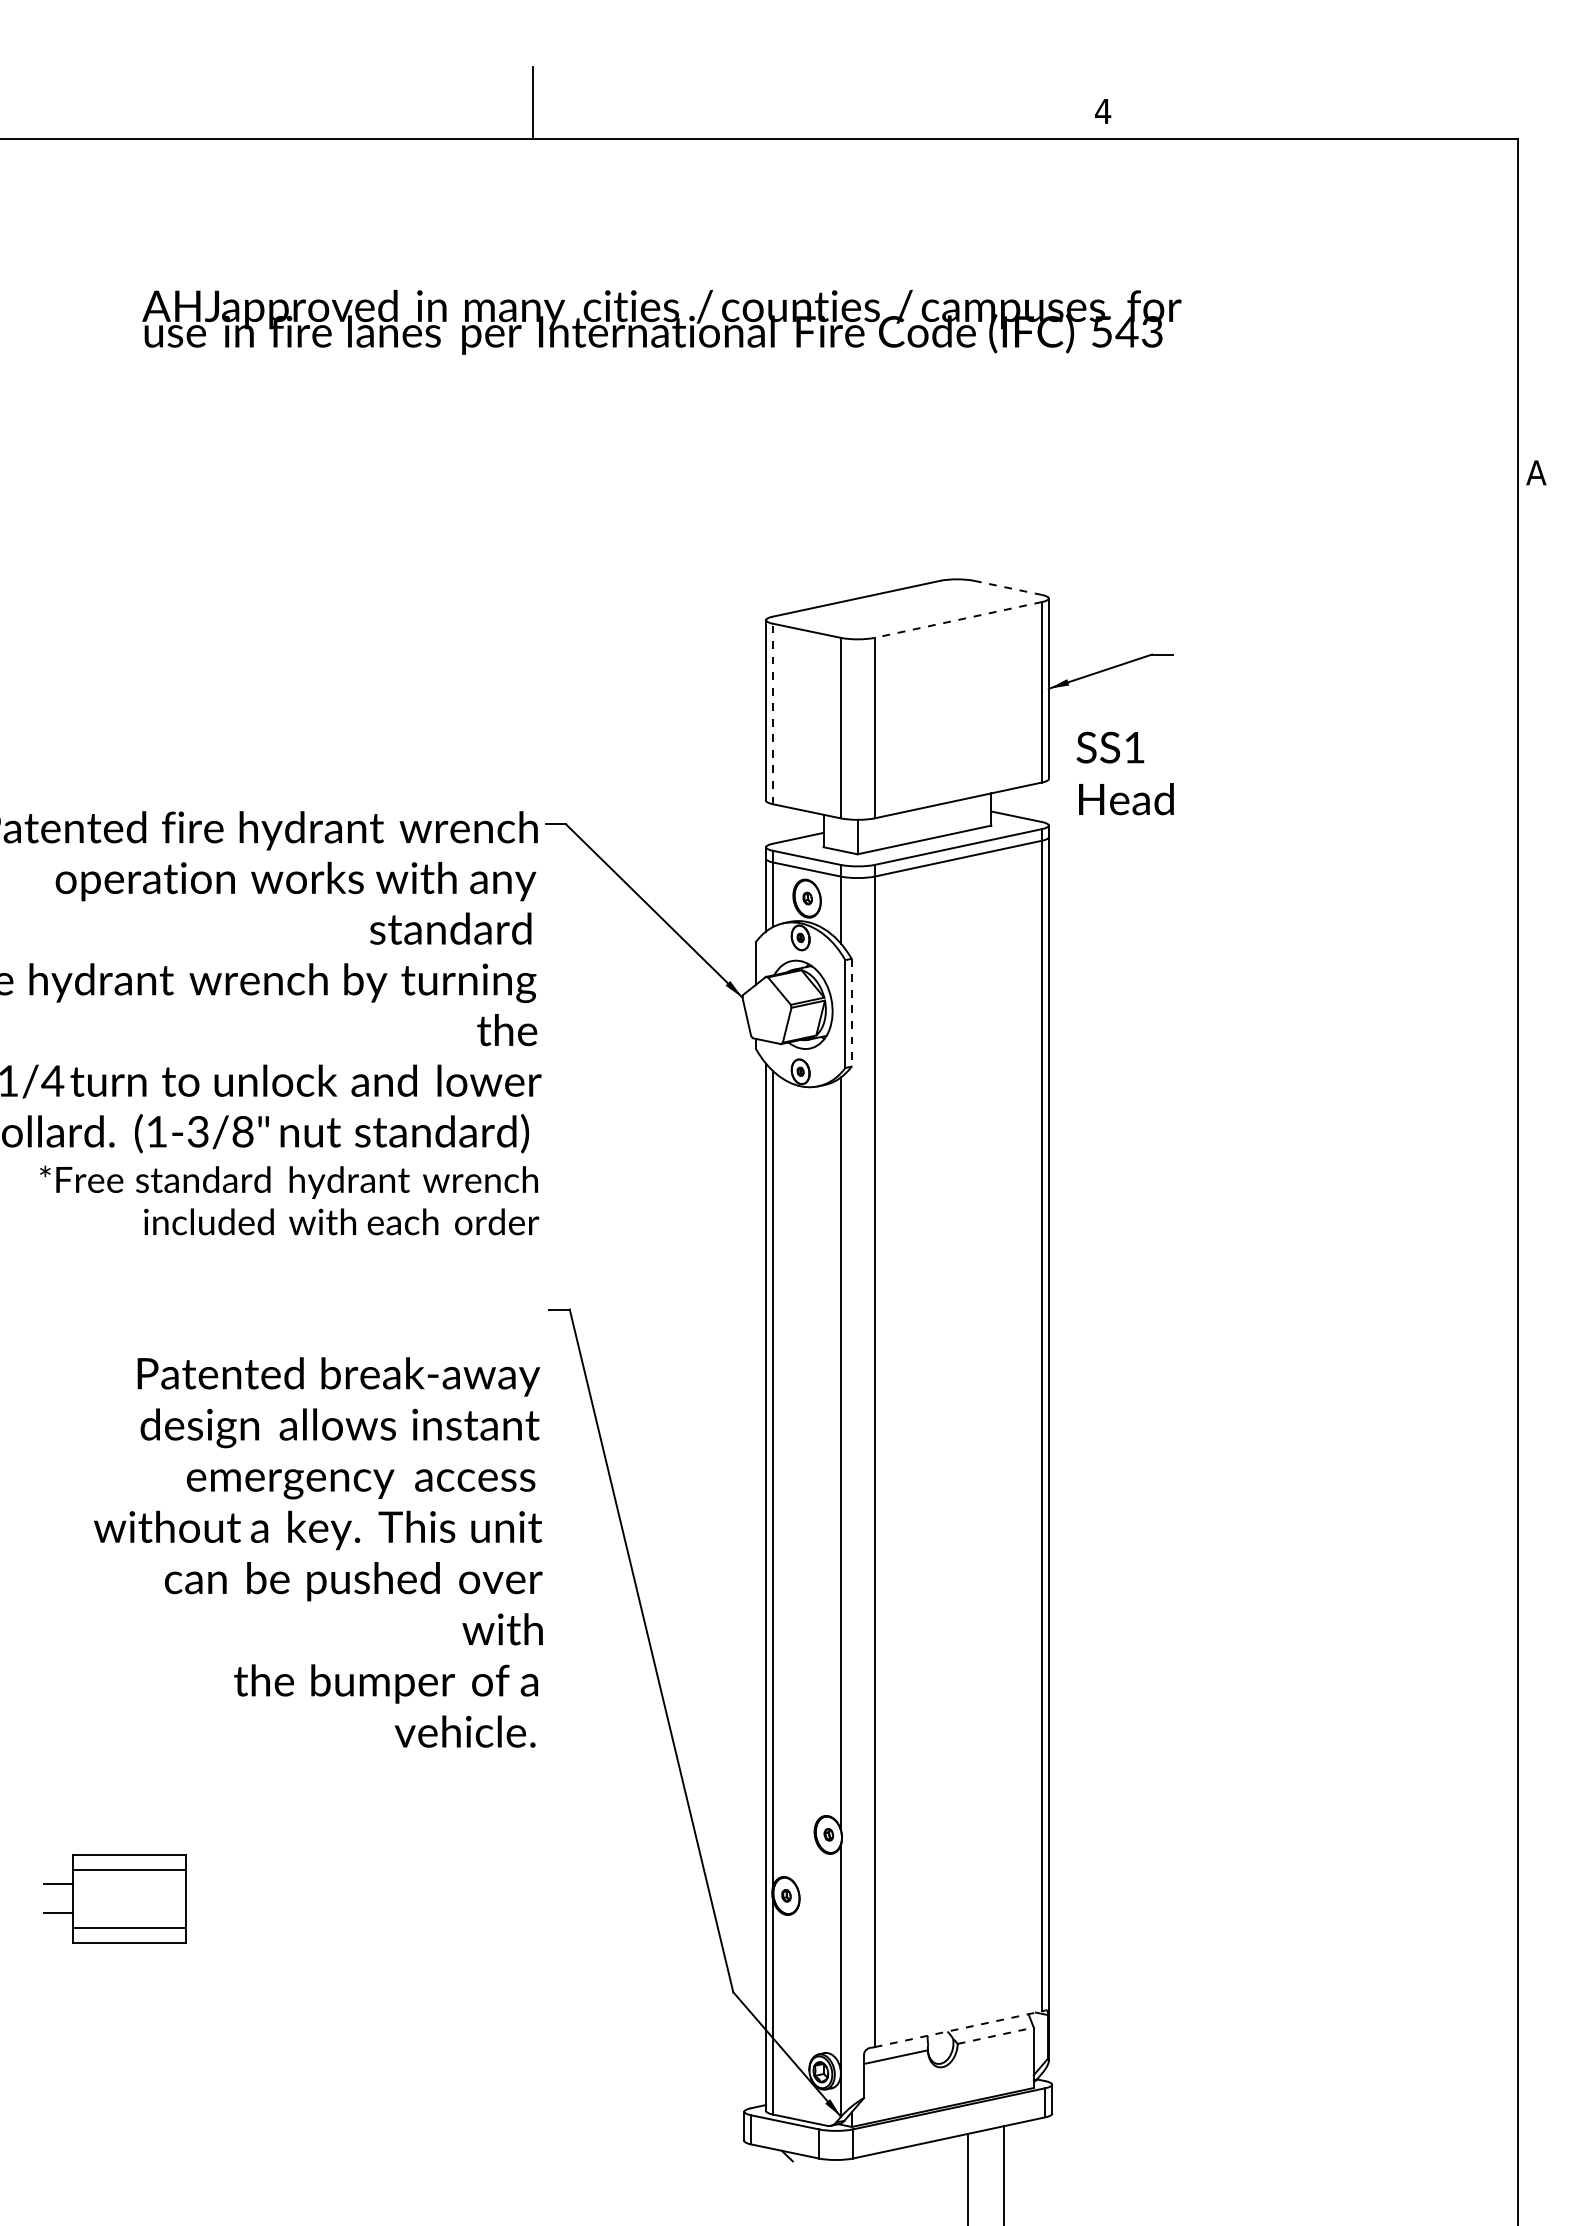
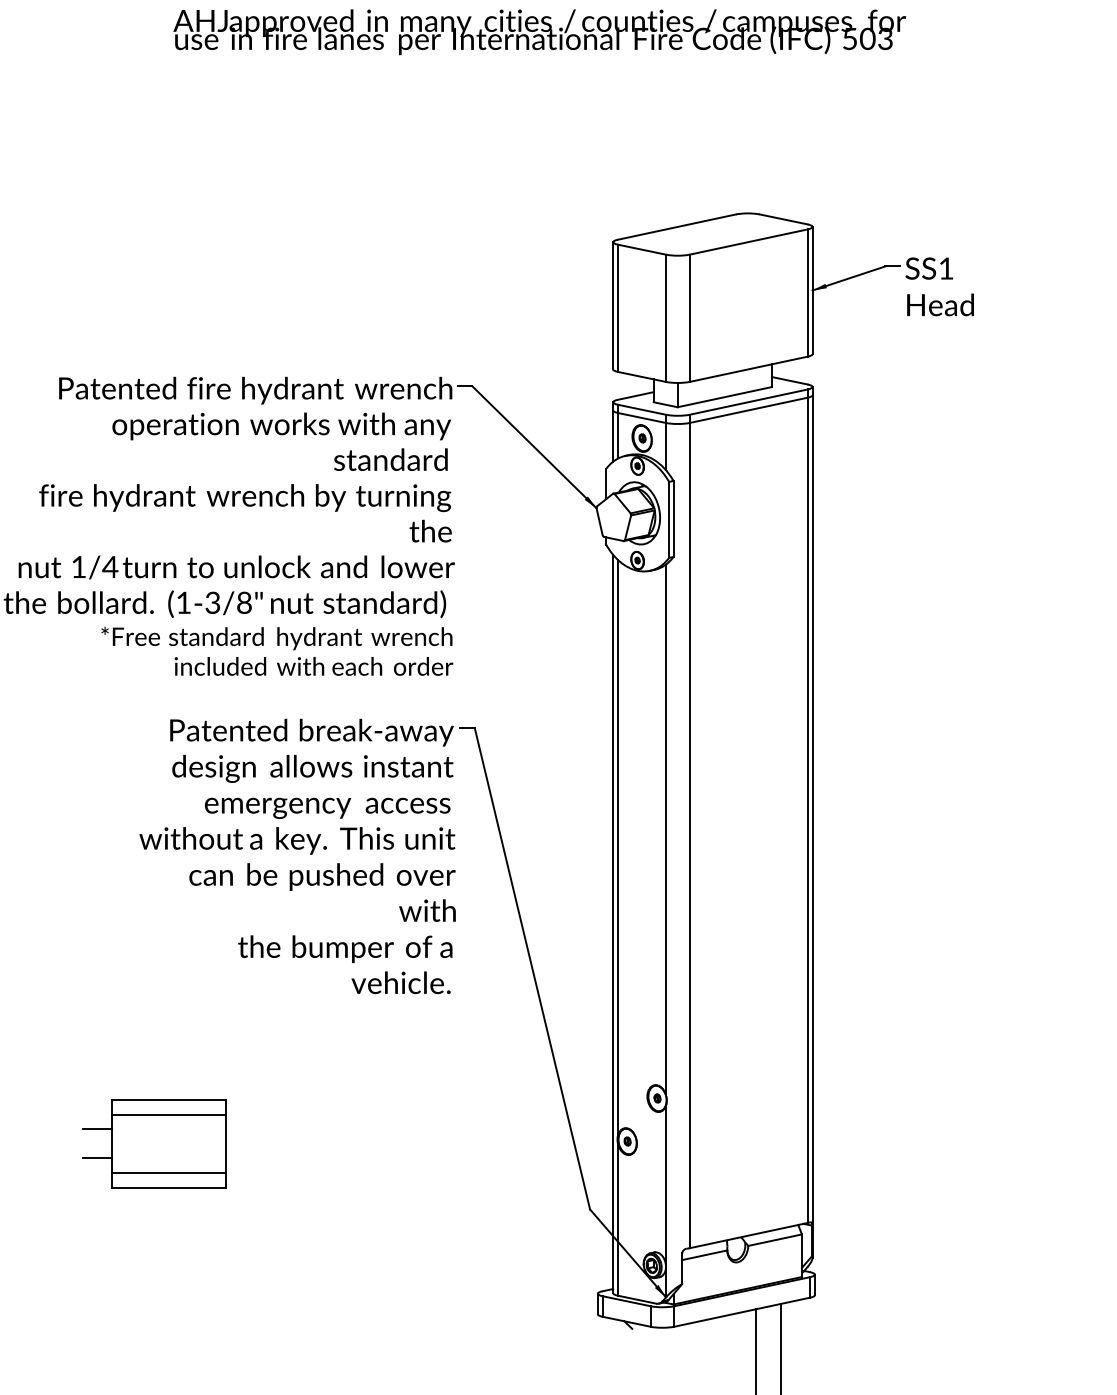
text: (1126, 331) -> (867, 38), 543 -> 503
line: (1007, 587) -> (783, 219), dashed -> solid
line: (958, 619) -> (748, 241), dashed -> solid
line: (773, 713) -> (618, 307), dashed -> solid
text: (1124, 773) -> (939, 286), moved
line: (851, 1012) -> (673, 518), dashed -> solid
text: (318, 1552) -> (297, 856), moved
part: (114, 1898) -> (153, 1143), size x1.43
line: (958, 2029) -> (748, 1235), dashed -> solid
line: (995, 2035) -> (774, 1239), dashed -> solid

